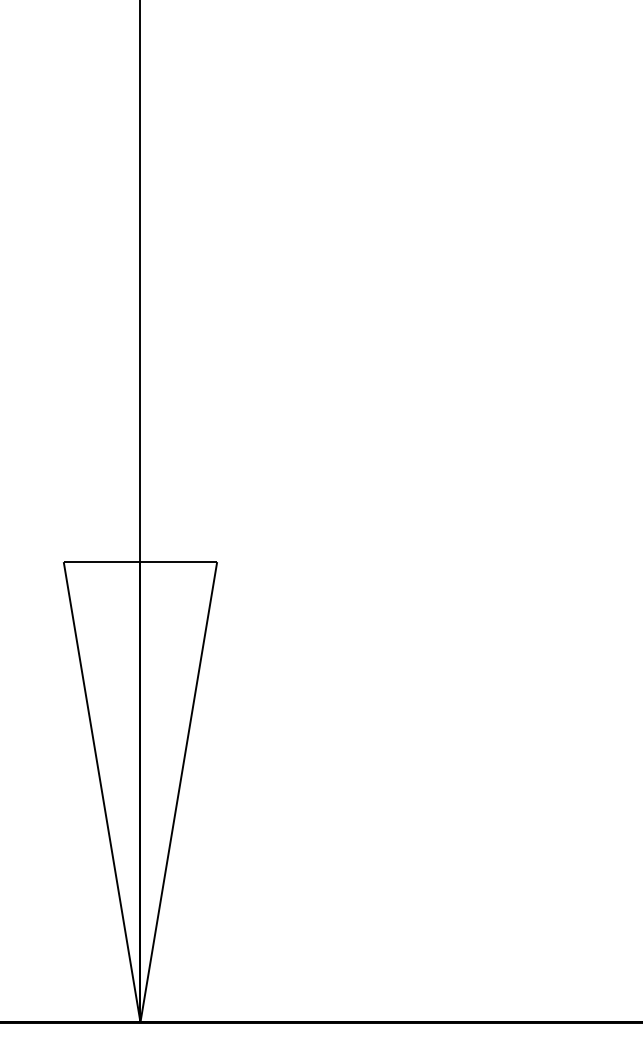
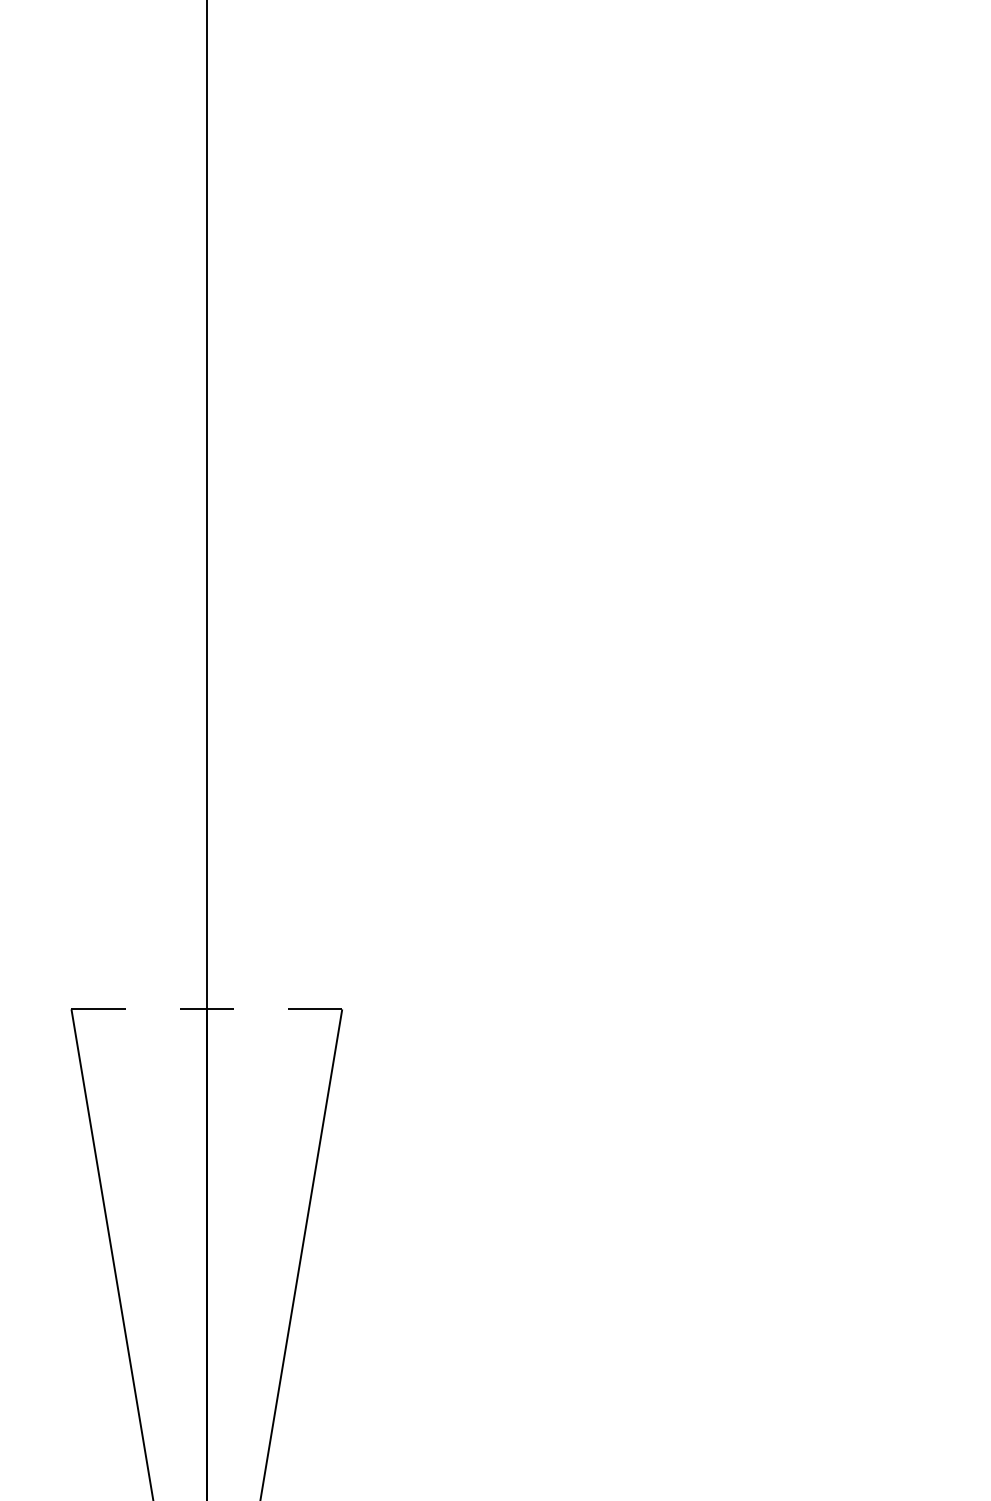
line: (140, 562) -> (206, 1010), solid -> dashed

